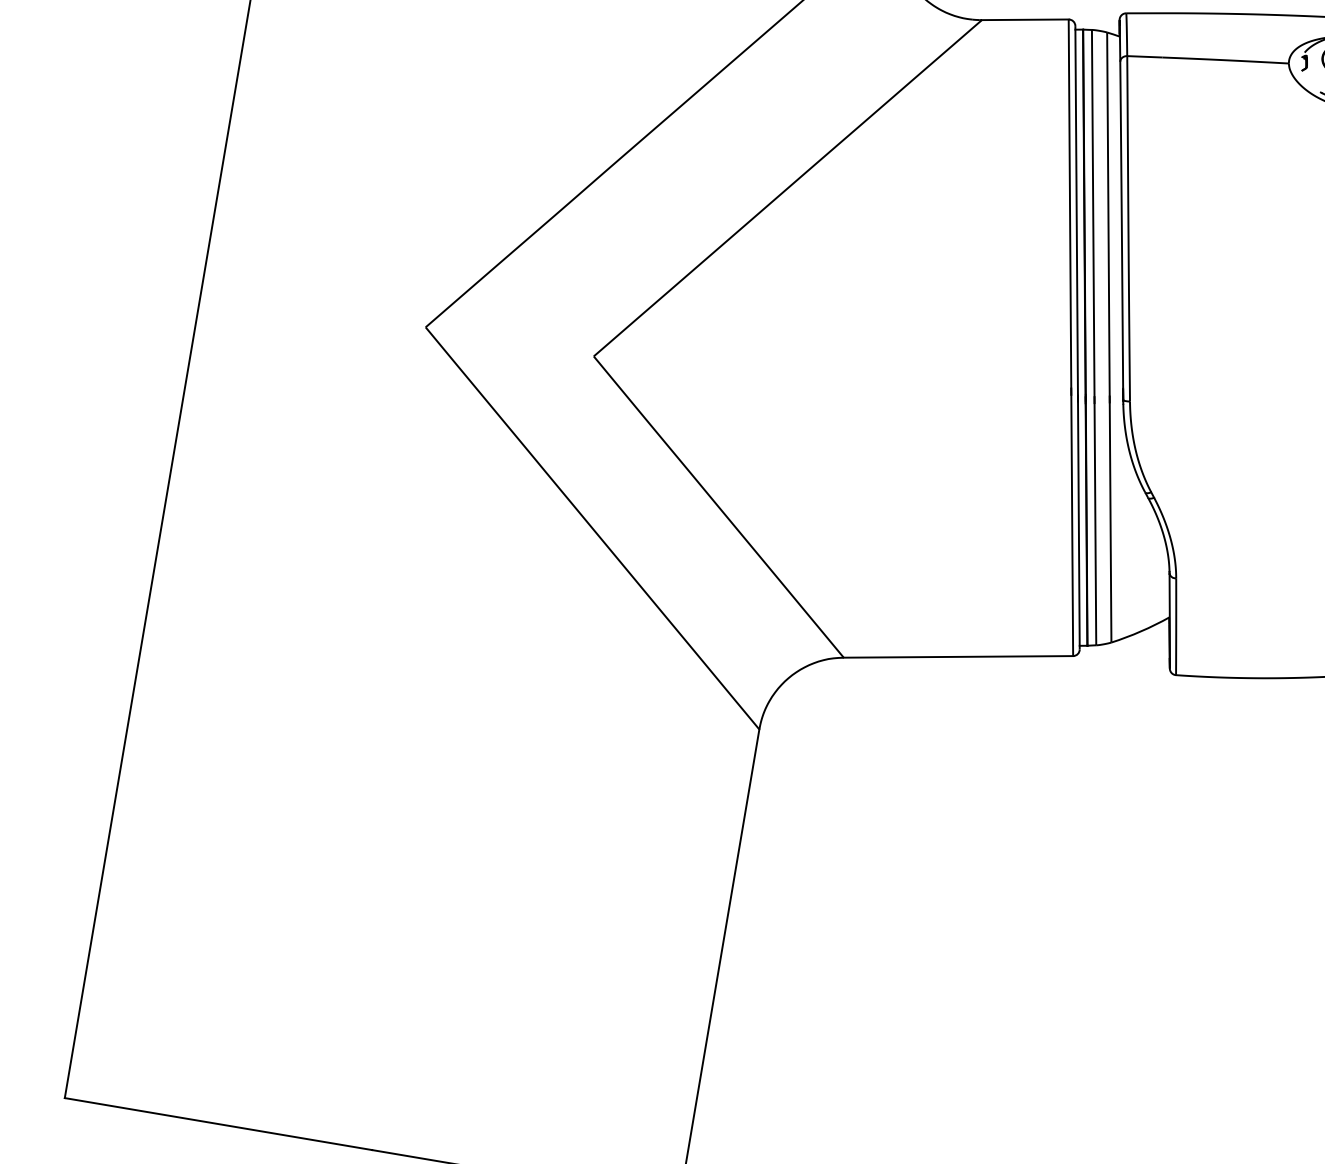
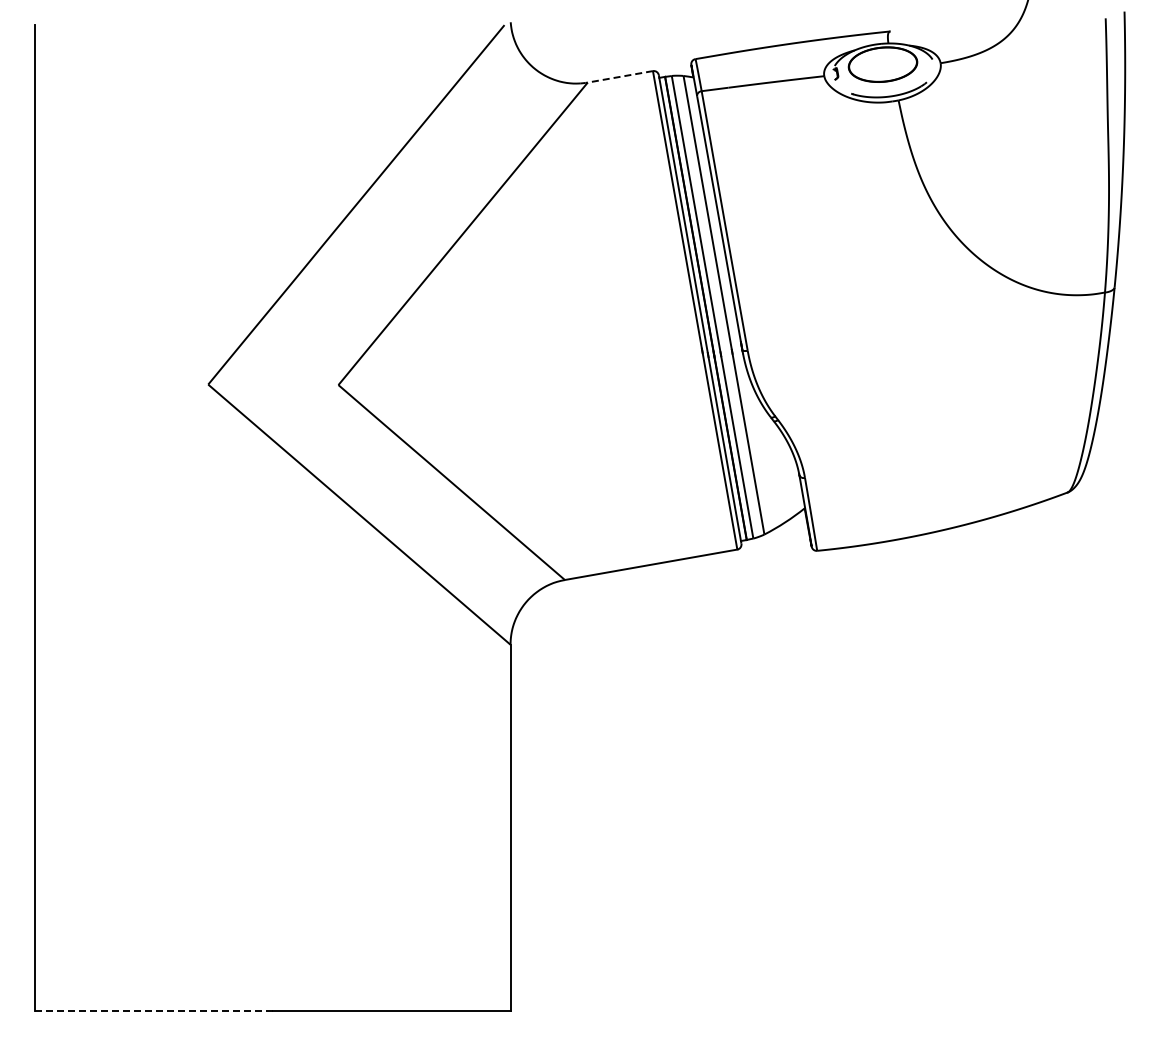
line: (1024, 19) -> (619, 76), solid -> dashed
line: (218, 1123) -> (153, 1010), solid -> dashed

